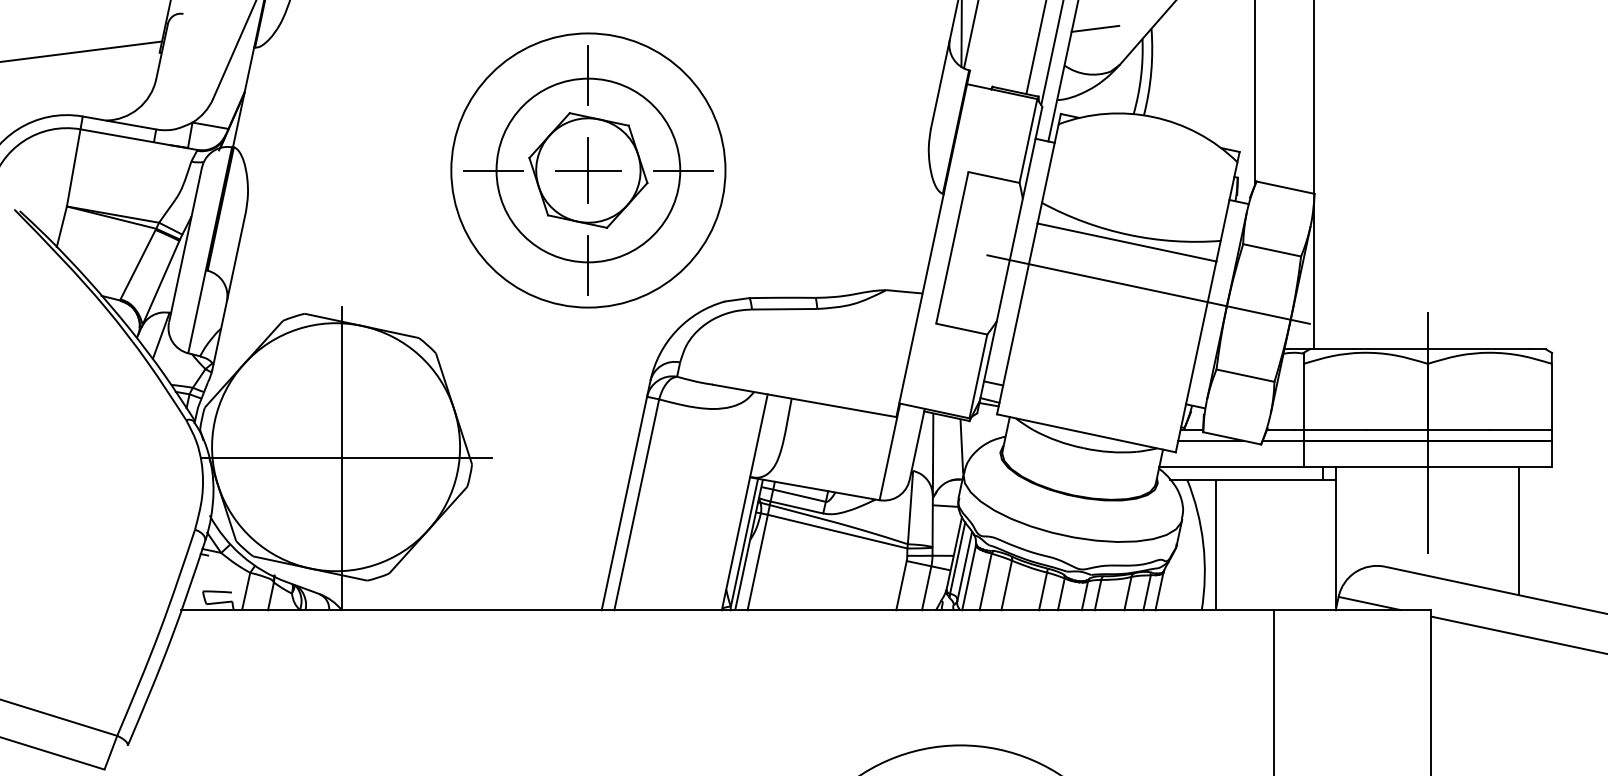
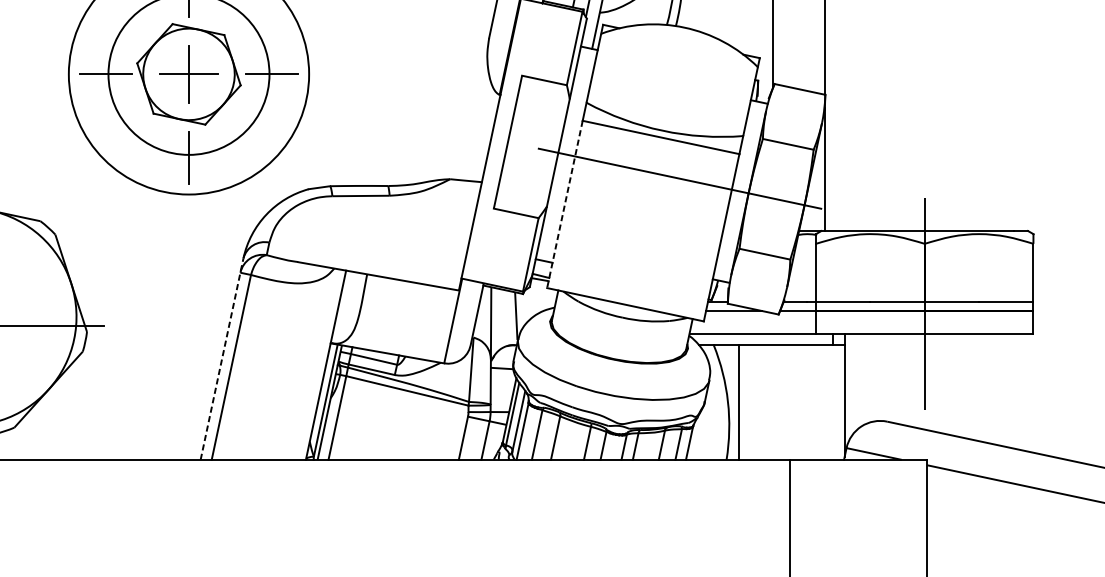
line: (1017, 318) -> (565, 204), solid -> dashed
line: (626, 494) -> (222, 358), solid -> dashed
line: (1519, 530) -> (1005, 389), removed

